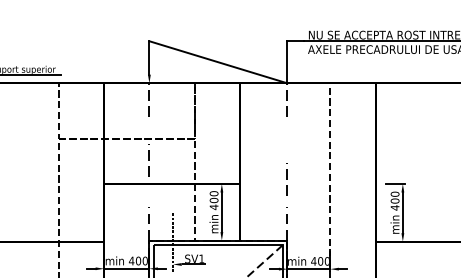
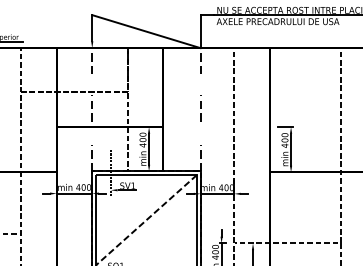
line: (287, 179) -> (200, 108), moved

